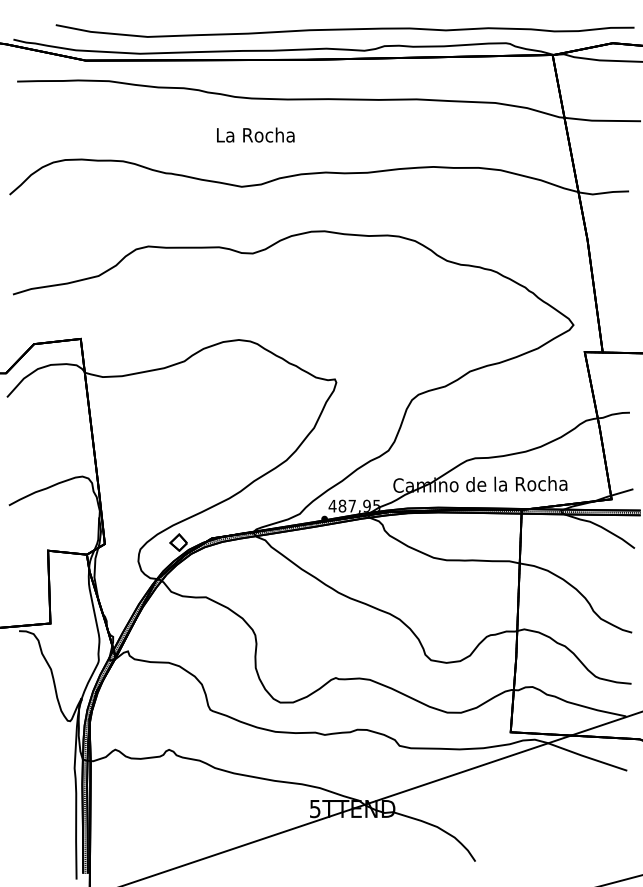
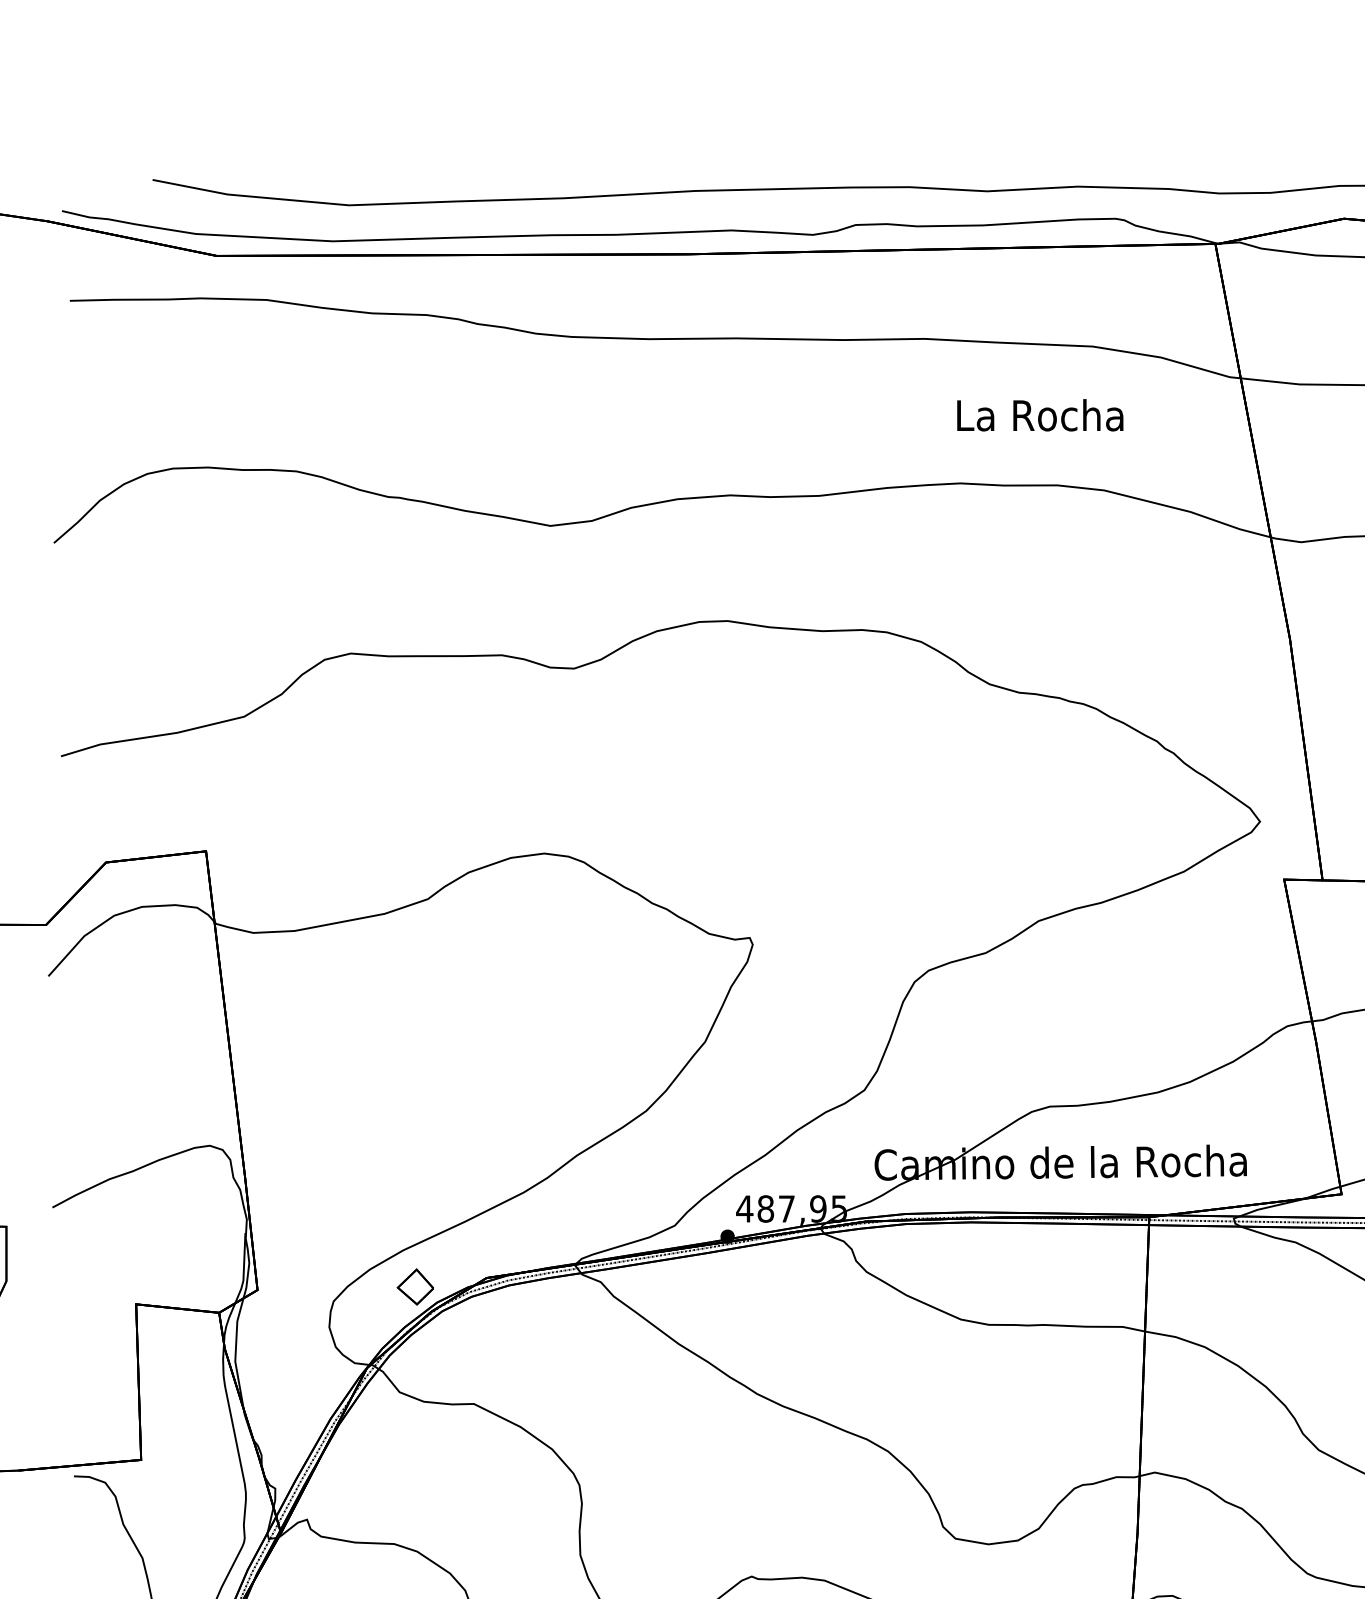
text: (255, 134) -> (1039, 413), moved

